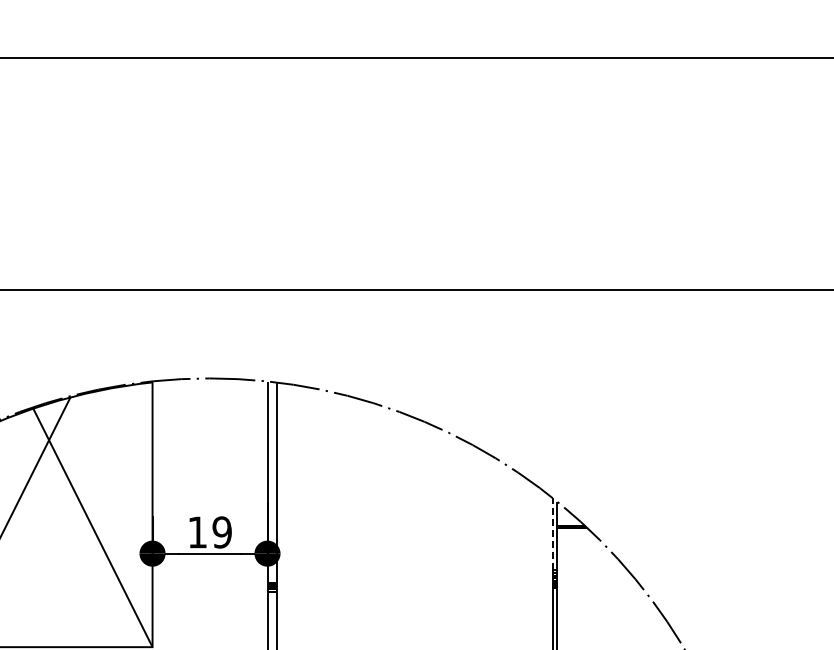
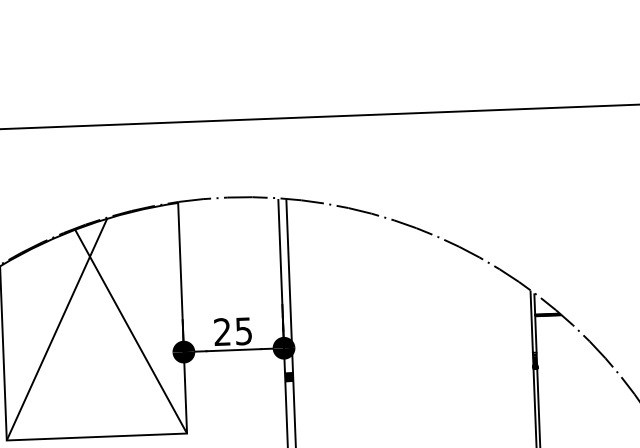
text: (209, 532) -> (232, 331), 19 -> 25
line: (552, 534) -> (531, 322), dashed -> solid

